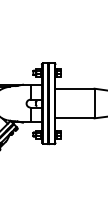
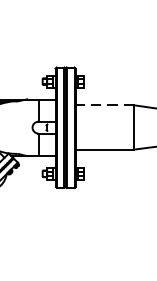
line: (75, 88) -> (105, 105), solid -> dashed

